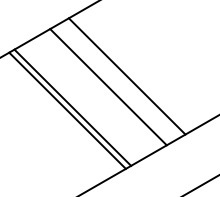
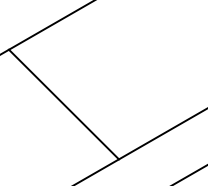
line: (126, 76) -> (119, 72), removed
line: (108, 87) -> (102, 82), removed
line: (72, 107) -> (68, 101), removed

